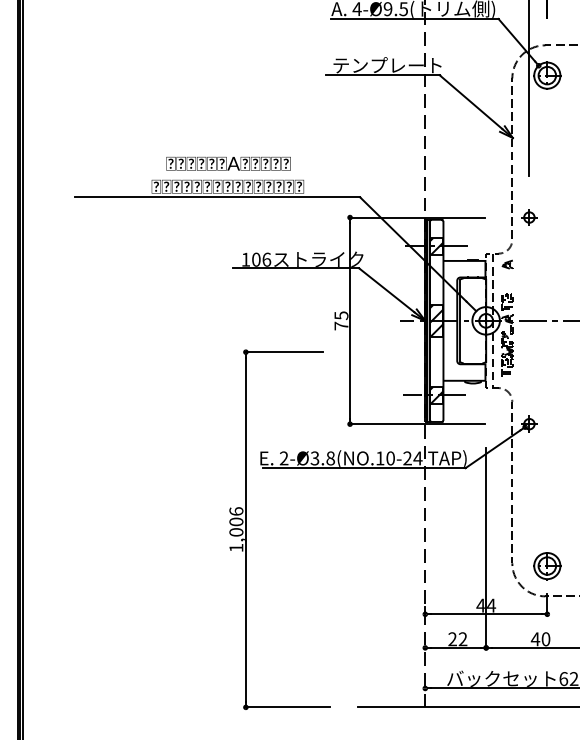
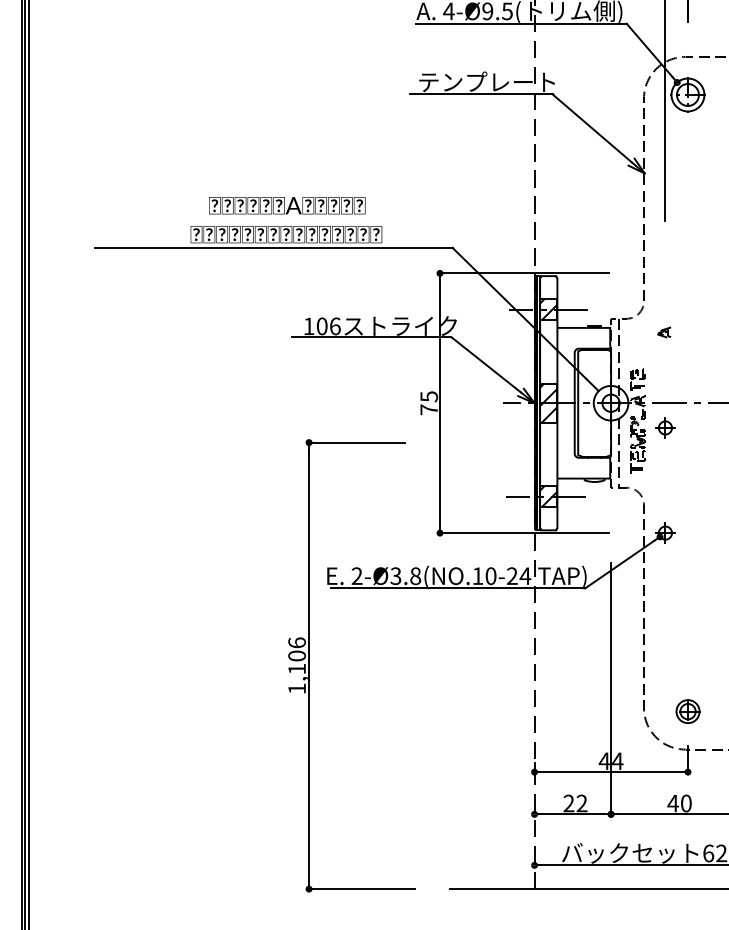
part: (529, 217) -> (665, 427), moved
part: (507, 264) -> (664, 332), moved
text: (236, 532) -> (297, 669), 1,006 -> 1,106
part: (547, 566) -> (688, 712), size x0.7

